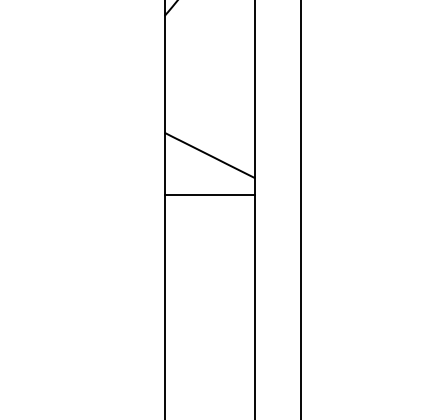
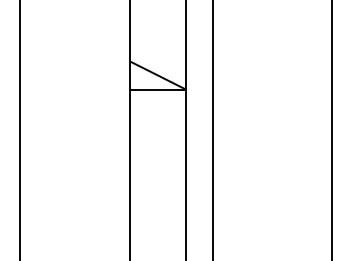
line: (209, 194) -> (157, 89), moved

